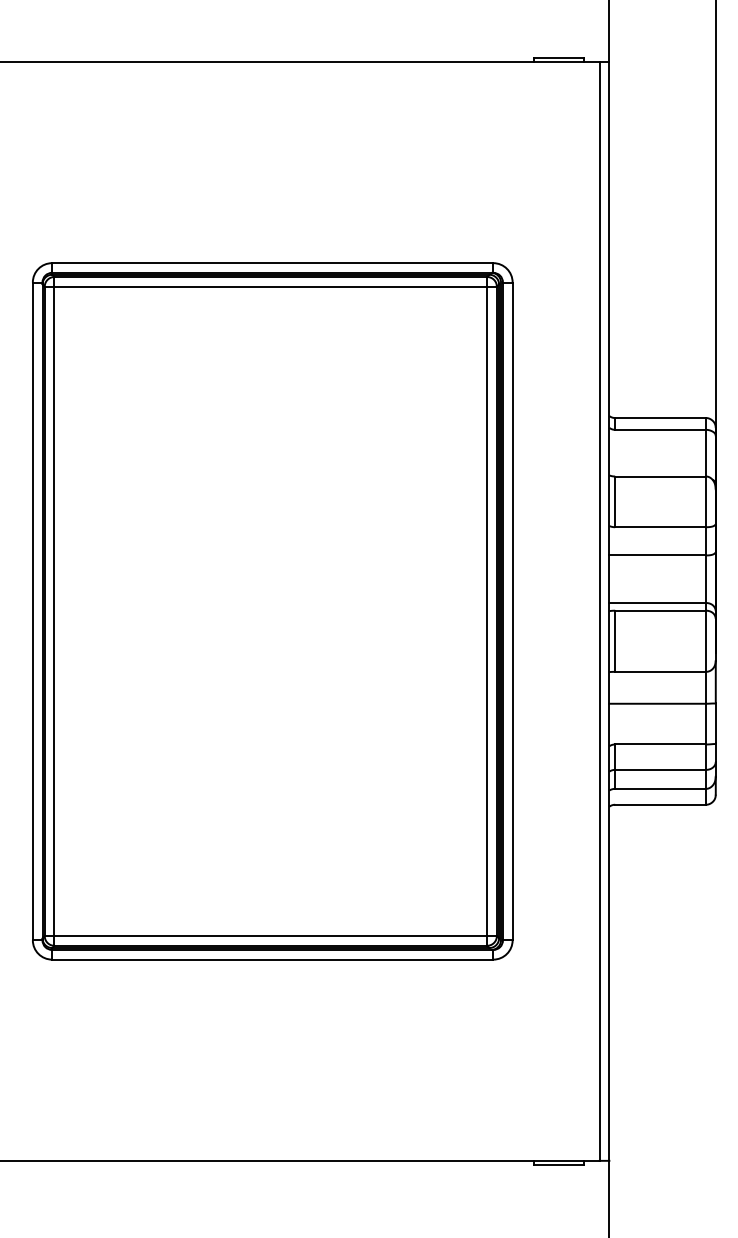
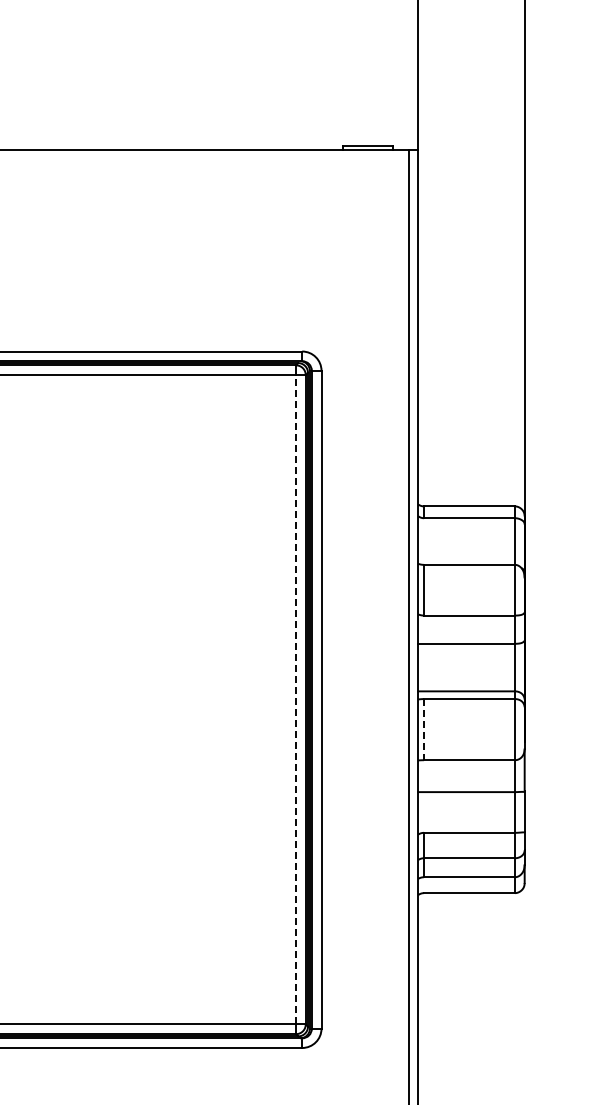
line: (487, 611) -> (296, 699), solid -> dashed
line: (615, 641) -> (424, 729), solid -> dashed

